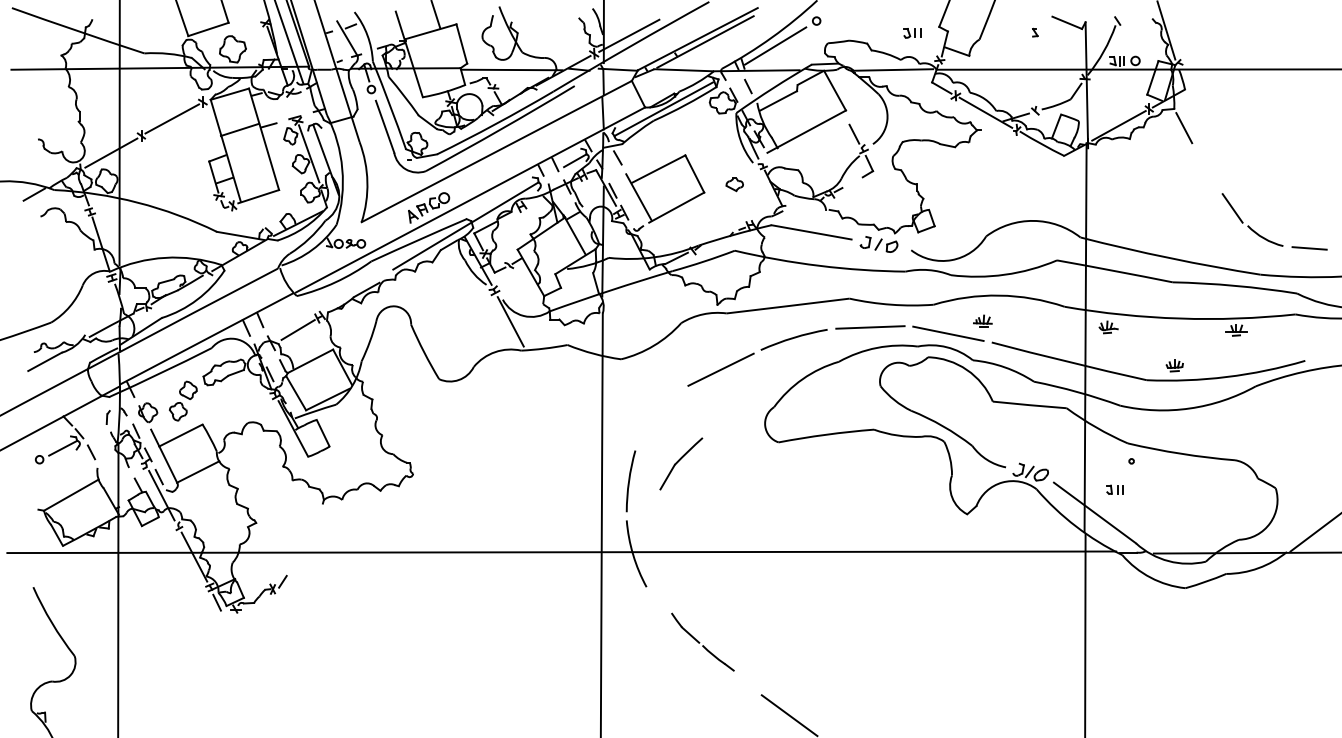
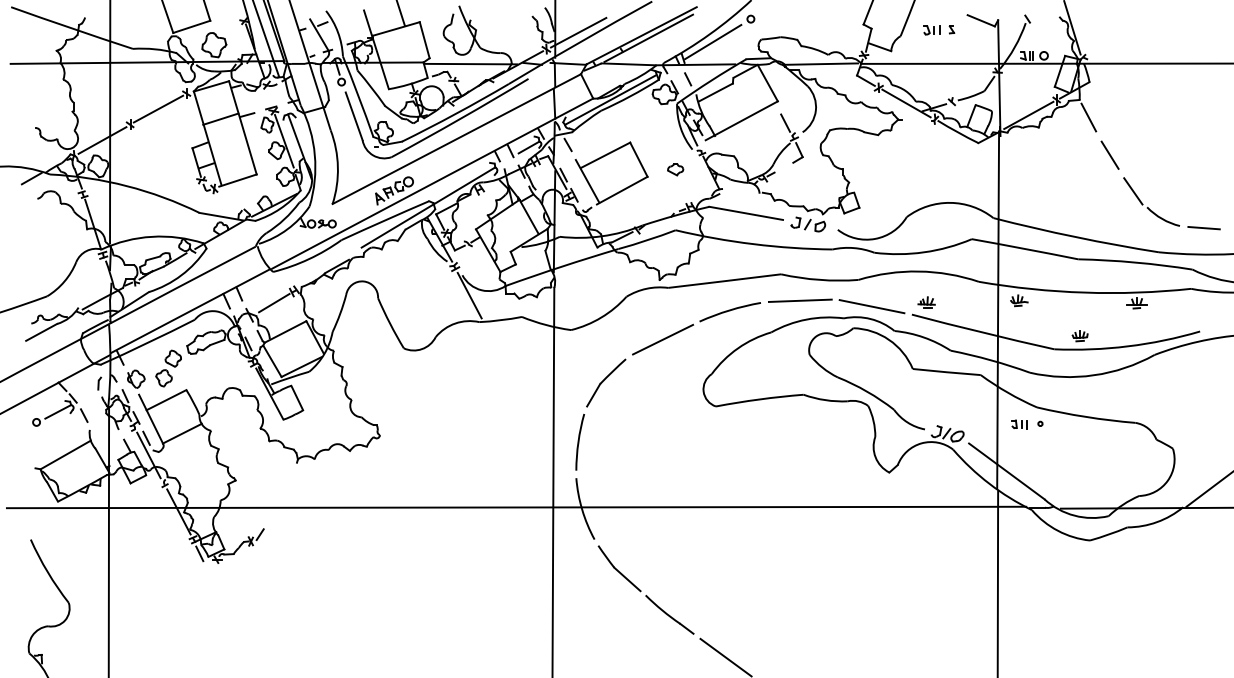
part: (912, 33) -> (931, 30), moved
line: (1207, 168) -> (1110, 154), added
part: (982, 320) -> (926, 301), moved
part: (681, 463) -> (606, 382), moved
part: (1114, 489) -> (1019, 424), moved
part: (702, 641) -> (645, 589), size x1.67

